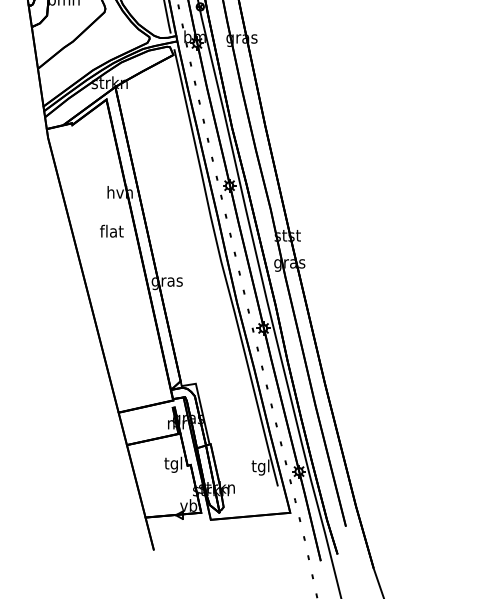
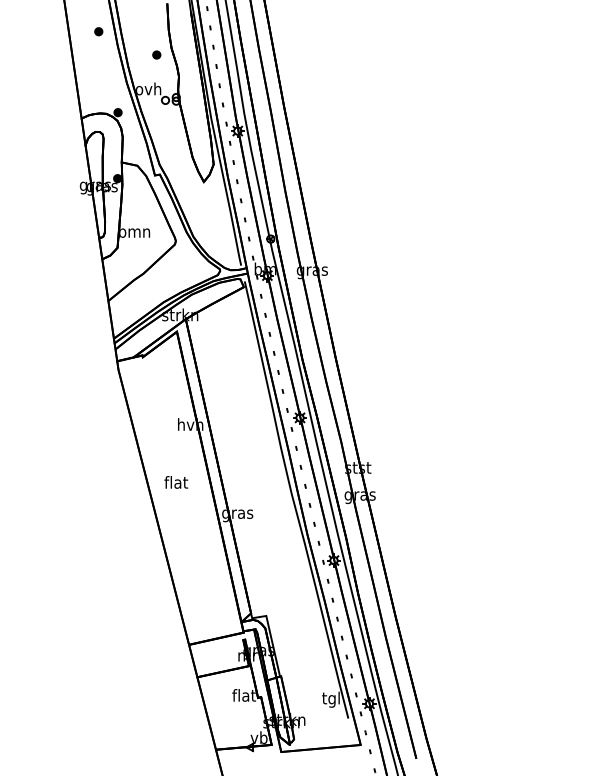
text: (112, 231) -> (176, 482), moved
text: (173, 465) -> (243, 697), tgl -> flat

